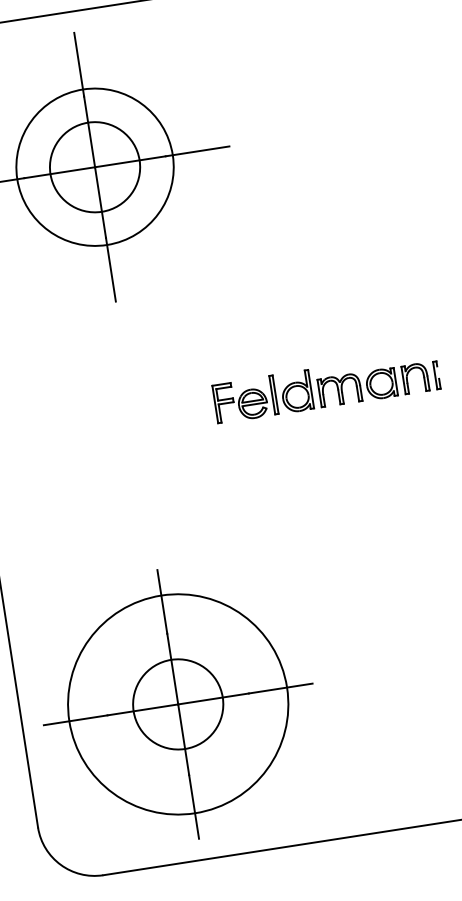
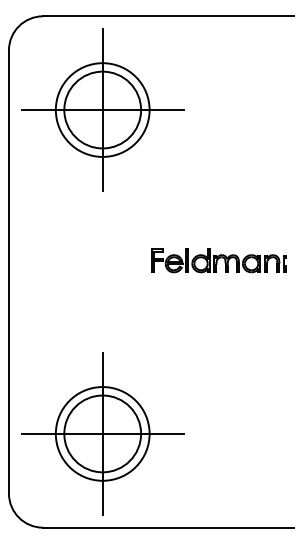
circle: (94, 166) -> (102, 109), size x1.43
circle: (177, 703) -> (102, 433), size x0.71
circle: (177, 703) -> (102, 433), size x1.43

